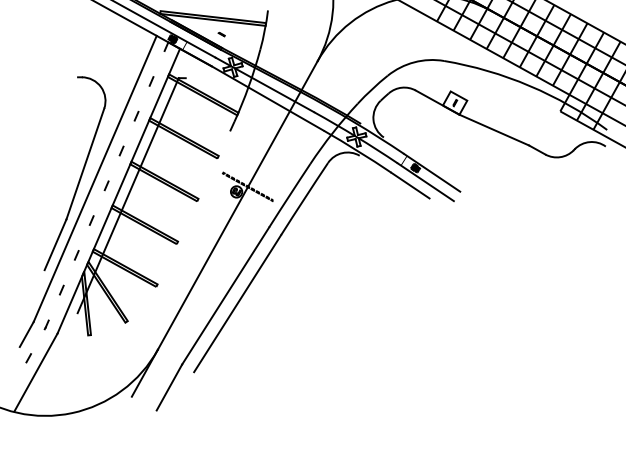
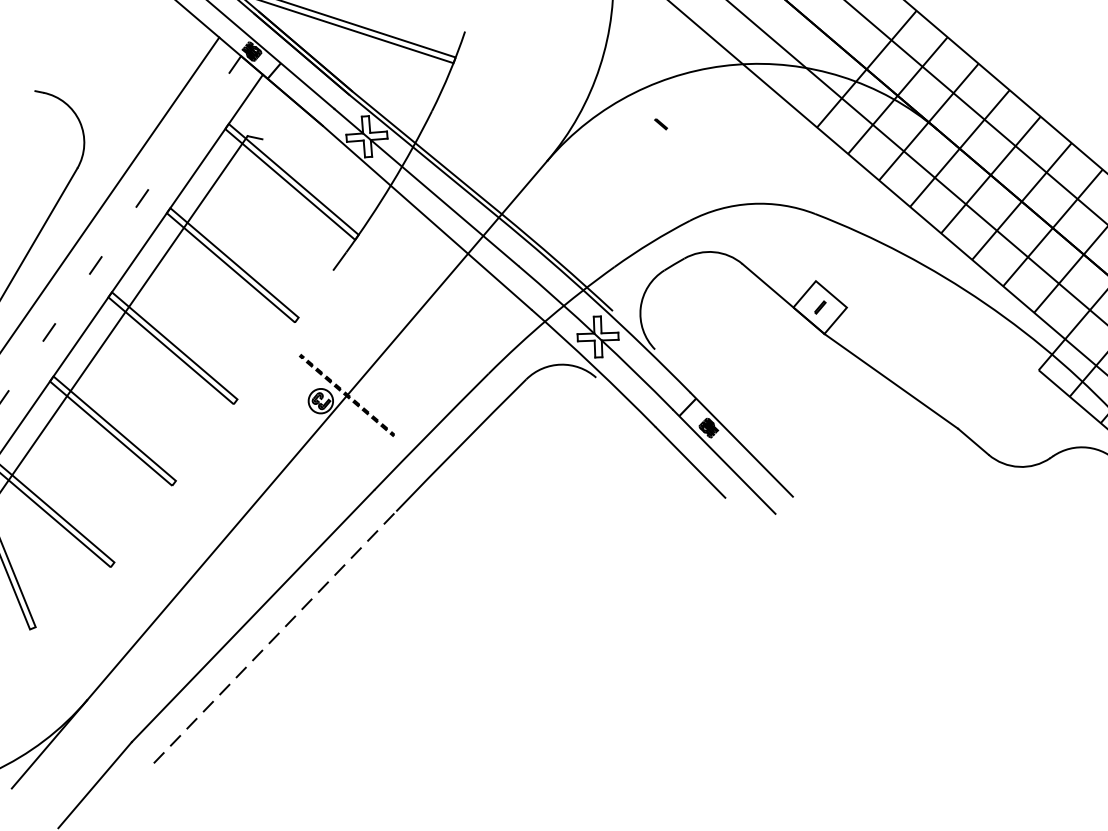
part: (221, 34) -> (660, 124), moved
line: (151, 81) -> (188, 131), removed
line: (237, 303) -> (274, 637), solid -> dashed

